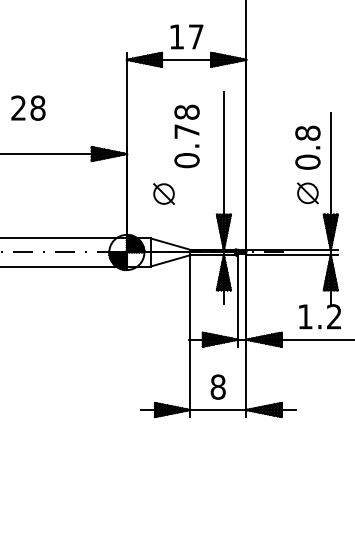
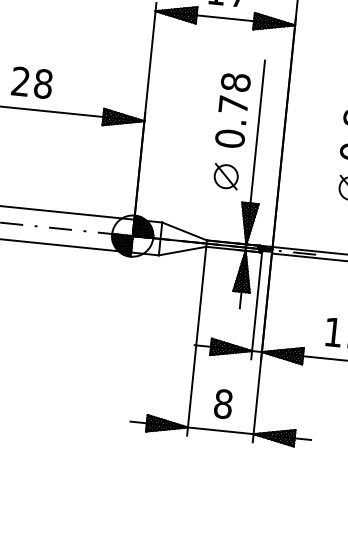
text: (28, 107) -> (32, 82), moved
text: (186, 136) -> (232, 110), moved
part: (163, 193) -> (225, 175), moved

